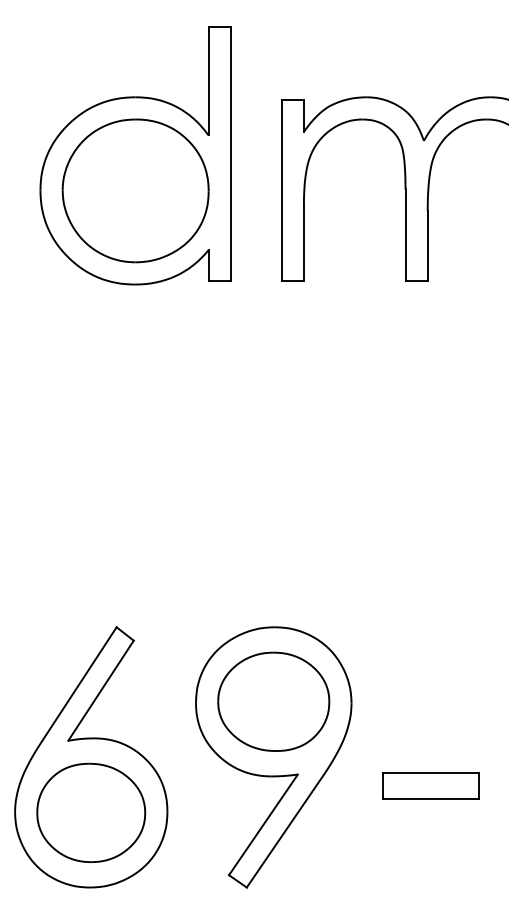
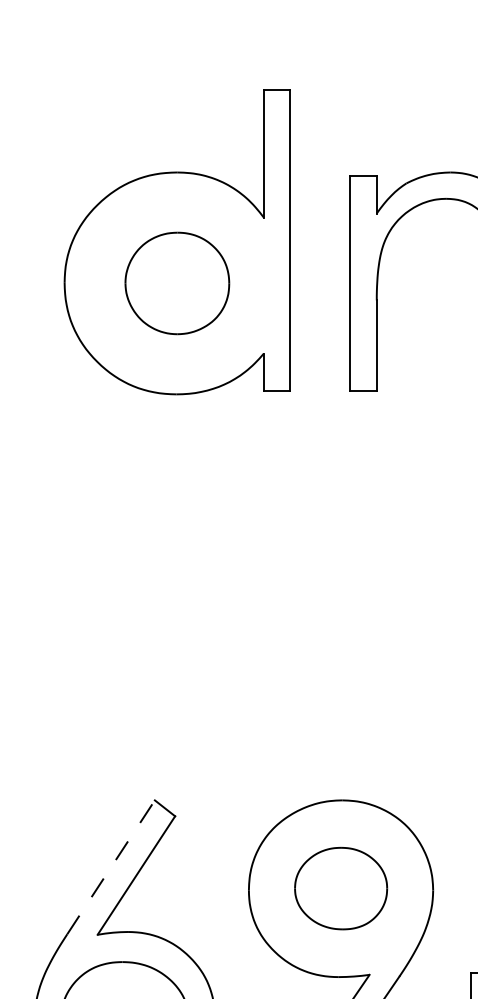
part: (135, 190) -> (177, 282), size x0.6
line: (79, 683) -> (110, 866), solid -> dashed
part: (273, 701) -> (340, 888), size x0.7

